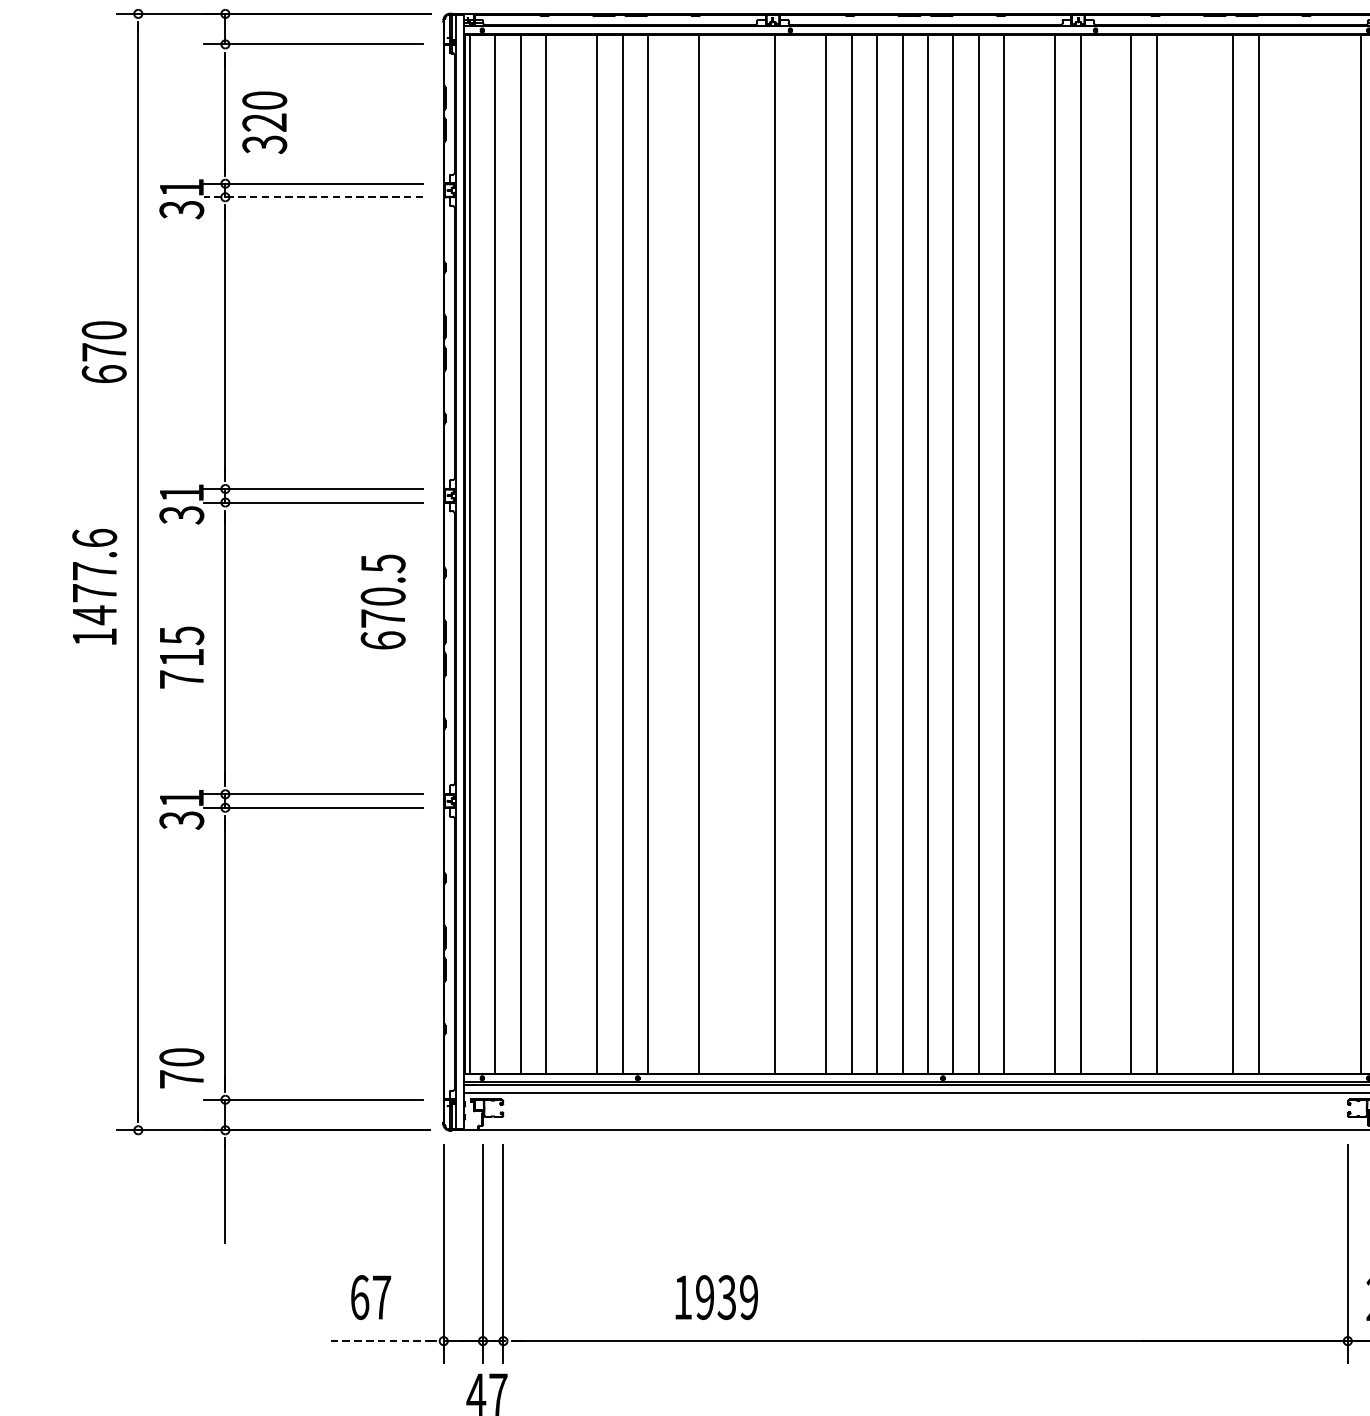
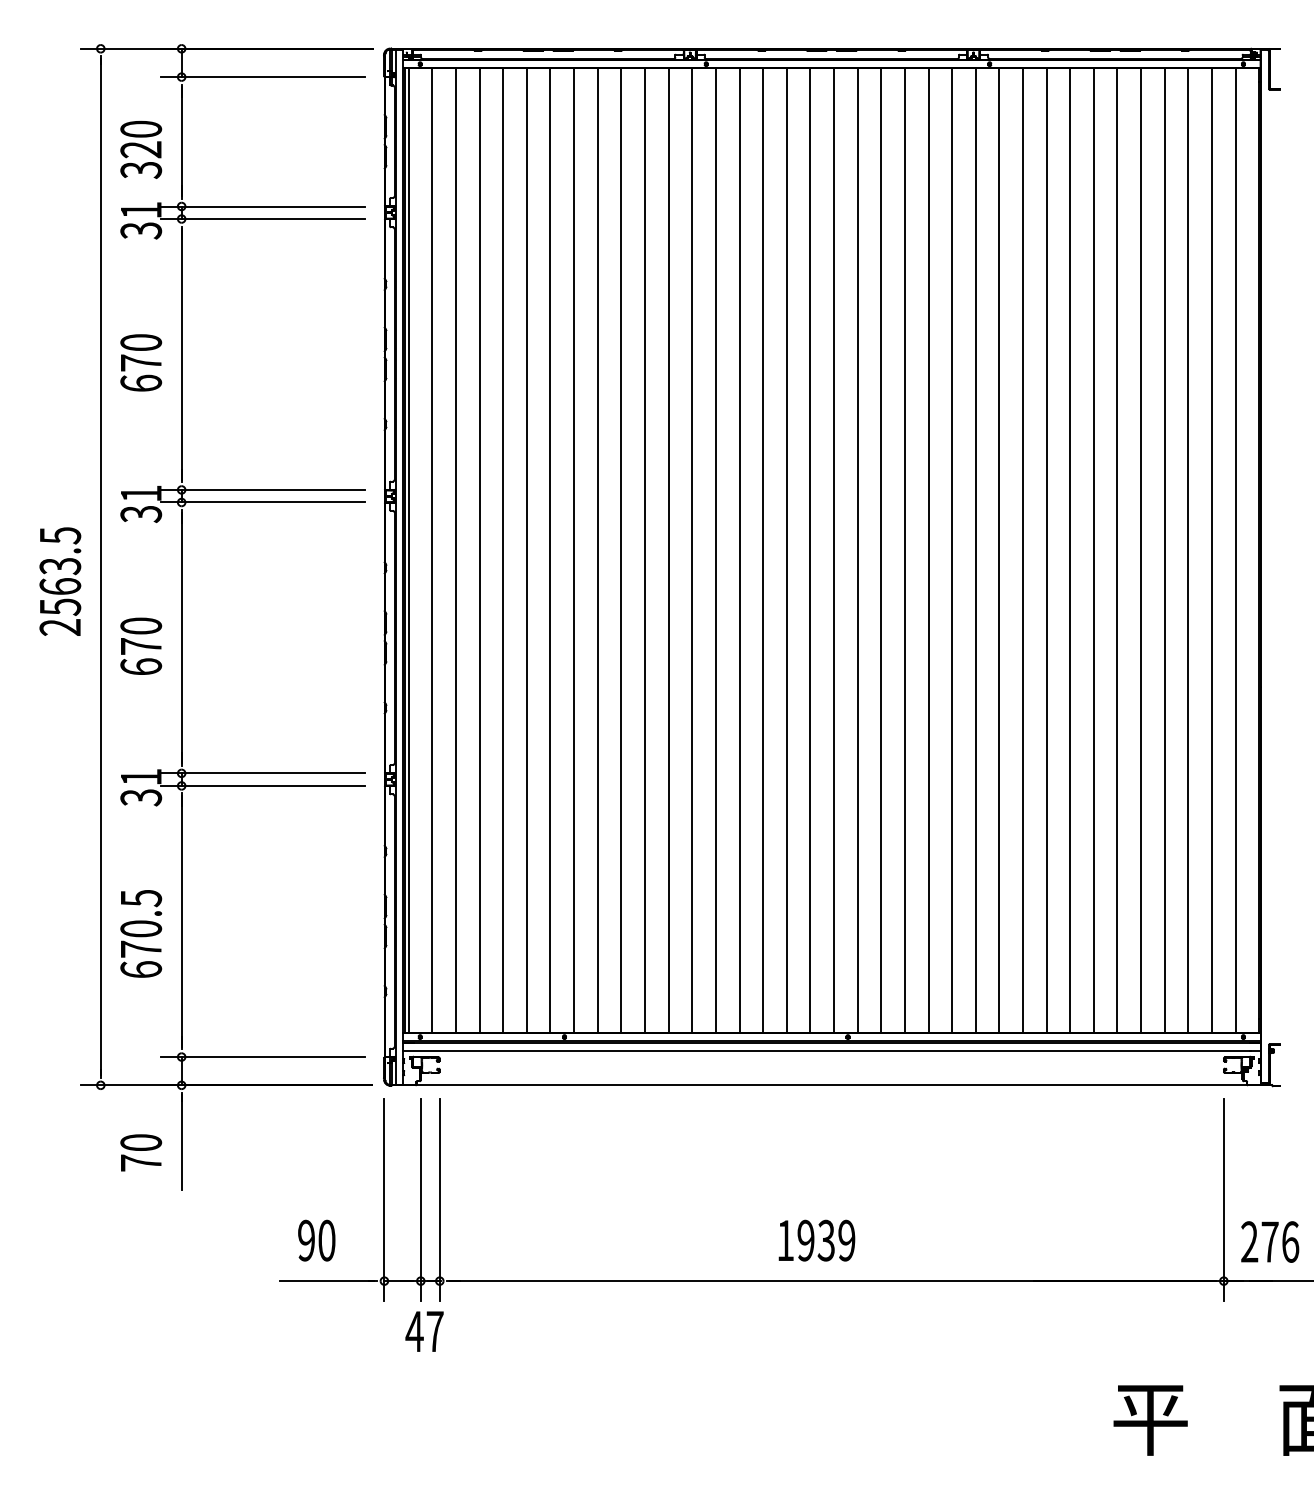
text: (265, 122) -> (141, 149), moved
line: (313, 197) -> (263, 219), dashed -> solid
text: (104, 351) -> (141, 362), moved
line: (572, 554) -> (503, 550), added
line: (673, 554) -> (597, 550), added
line: (724, 554) -> (645, 550), added
line: (749, 554) -> (668, 550), added
line: (800, 554) -> (715, 550), added
line: (1029, 554) -> (928, 550), added
line: (1106, 554) -> (999, 550), added
line: (1182, 554) -> (1070, 550), added
line: (1207, 554) -> (1093, 550), added
line: (1283, 554) -> (1164, 550), added
line: (1309, 554) -> (1188, 550), added
line: (1334, 554) -> (1211, 550), added
text: (94, 587) -> (60, 581), 1477.6 -> 2563.5
text: (383, 601) -> (141, 933), moved
text: (182, 657) -> (141, 646), 715 -> 670
text: (182, 1067) -> (141, 1152), moved
text: (370, 1297) -> (316, 1240), 67 -> 90
text: (716, 1297) -> (816, 1240), moved
line: (381, 1341) -> (326, 1281), dashed -> solid

